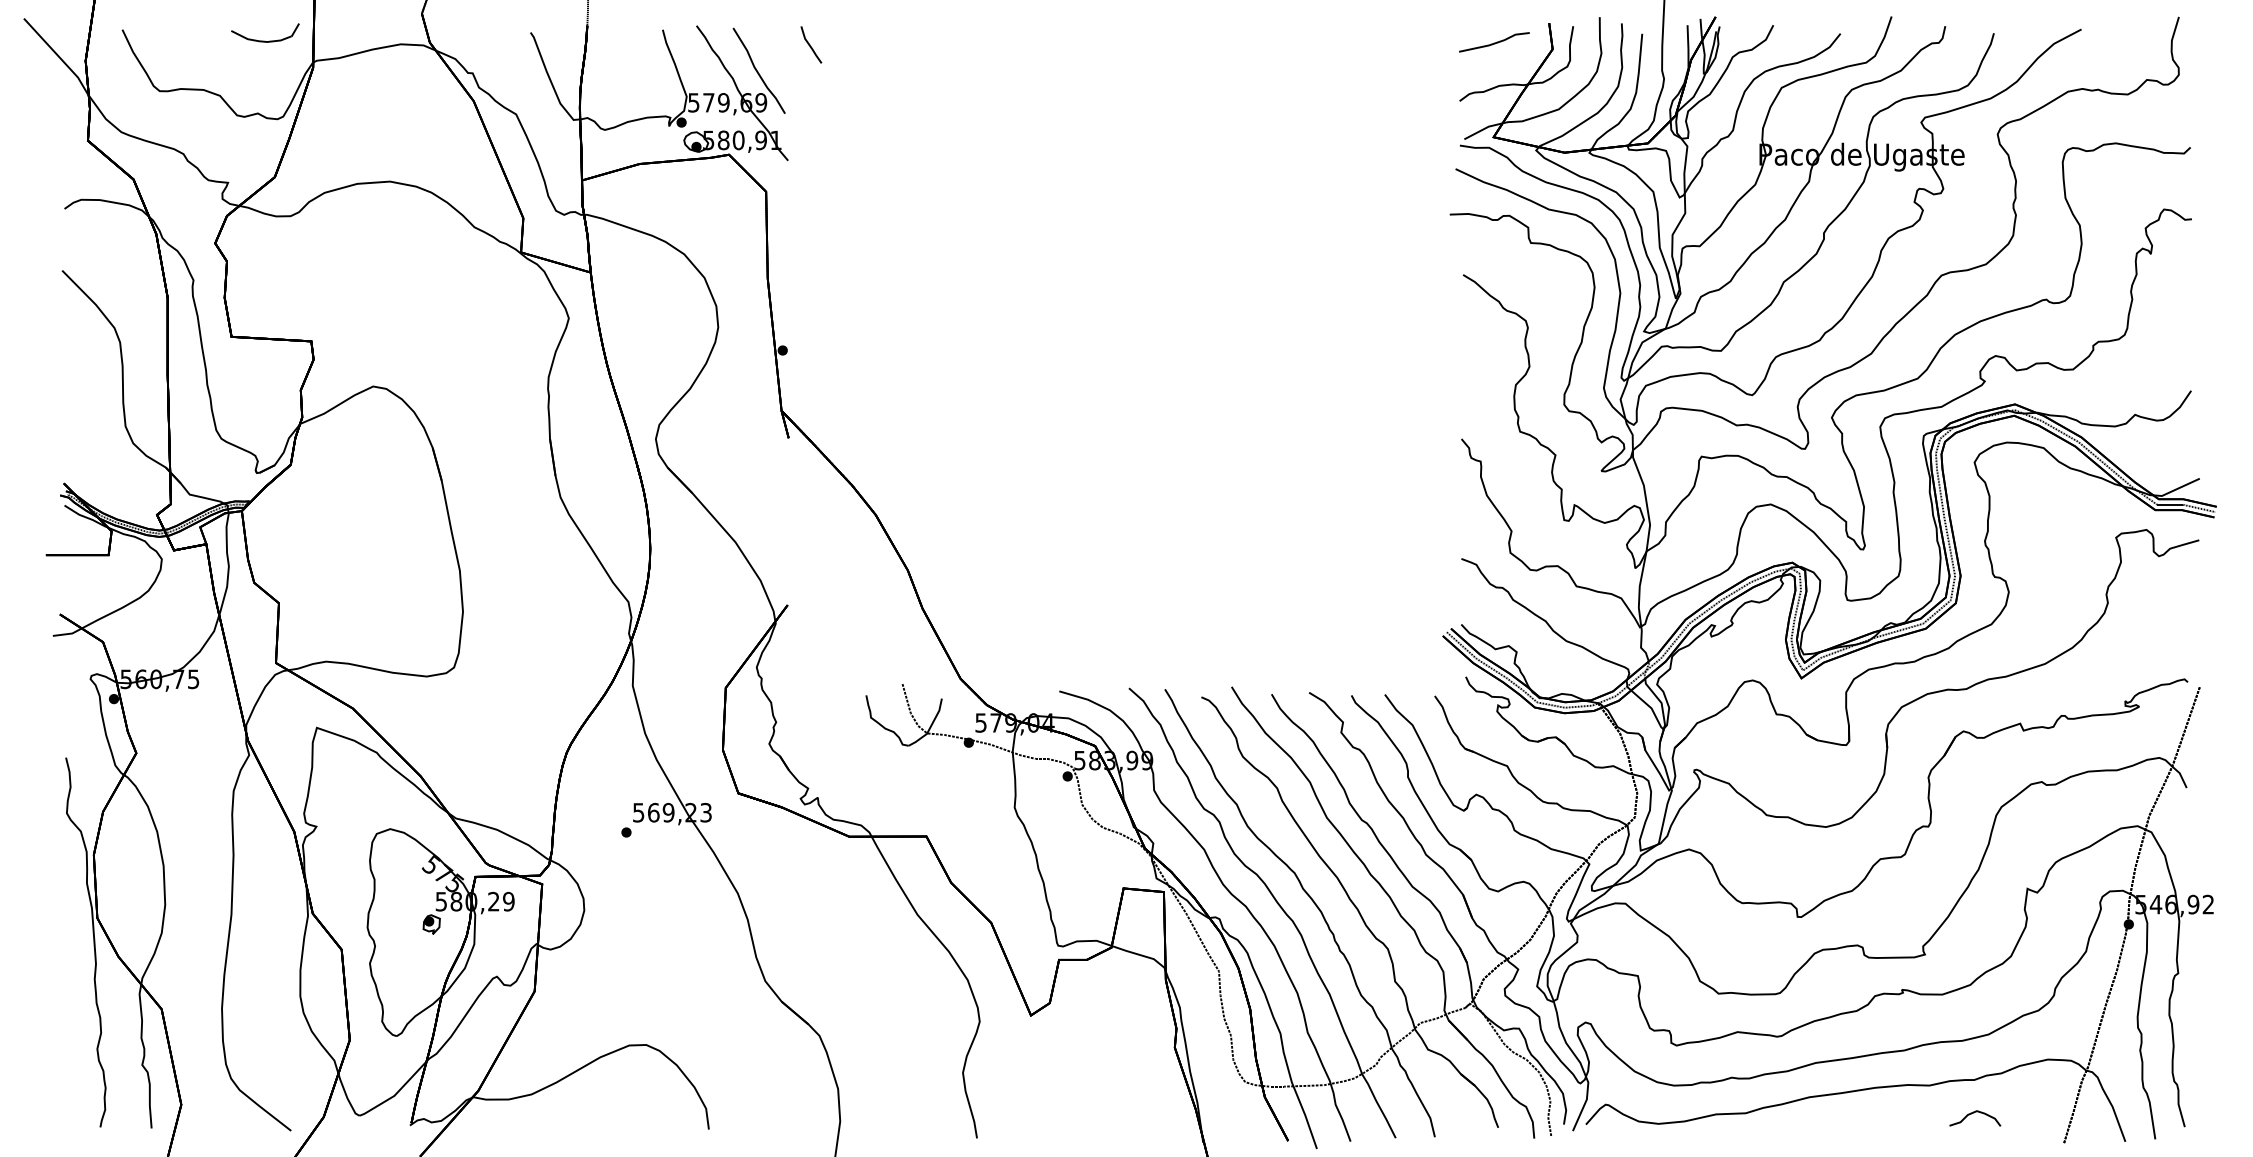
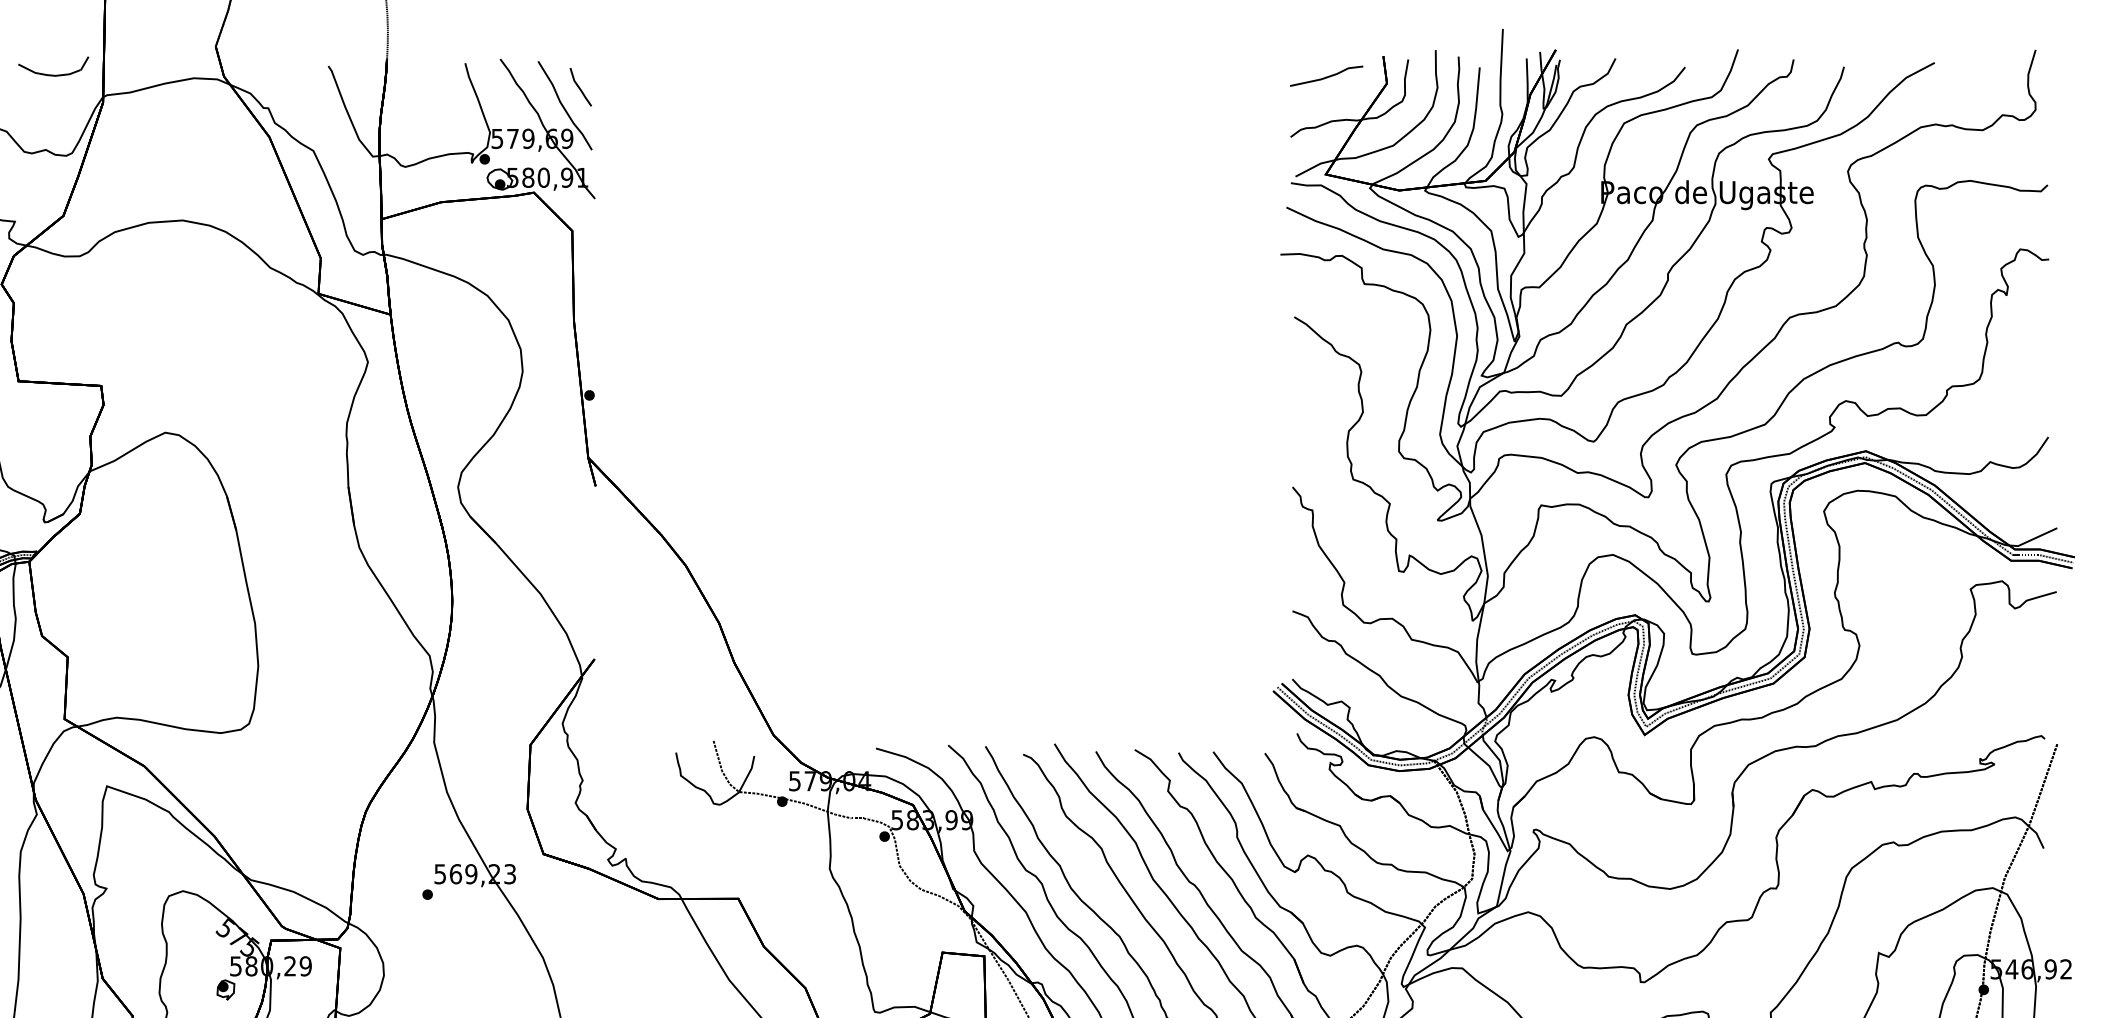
line: (810, 44) -> (579, 86), moved

